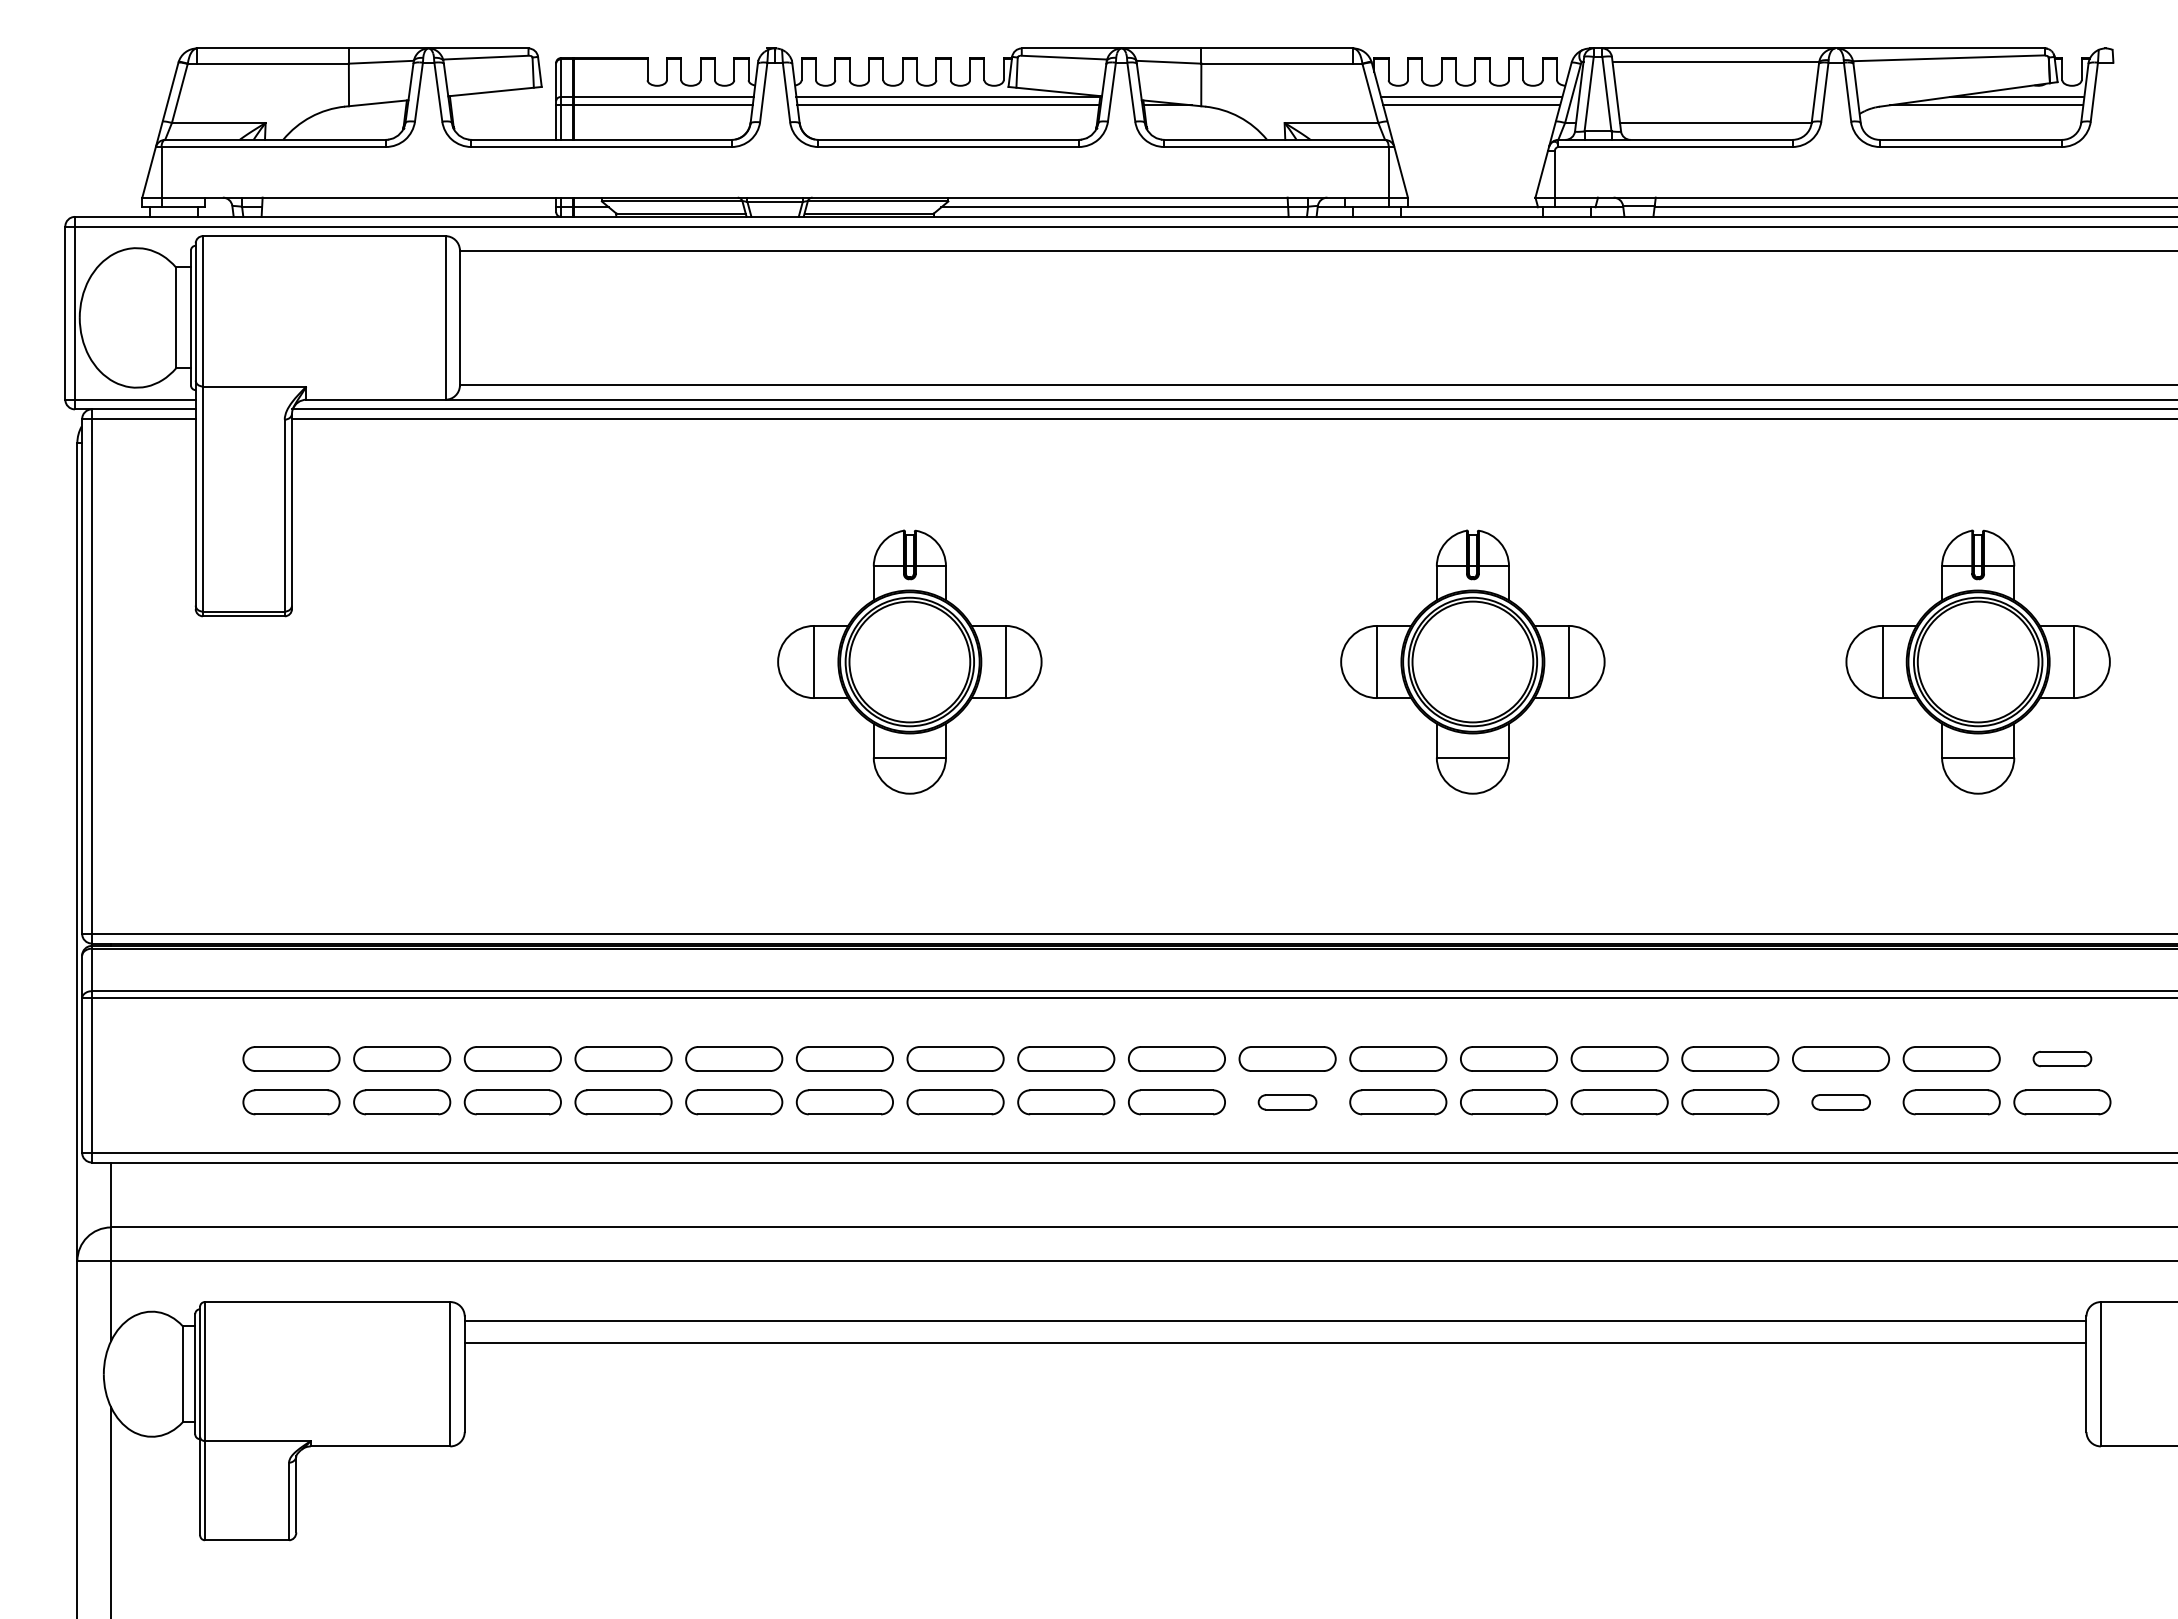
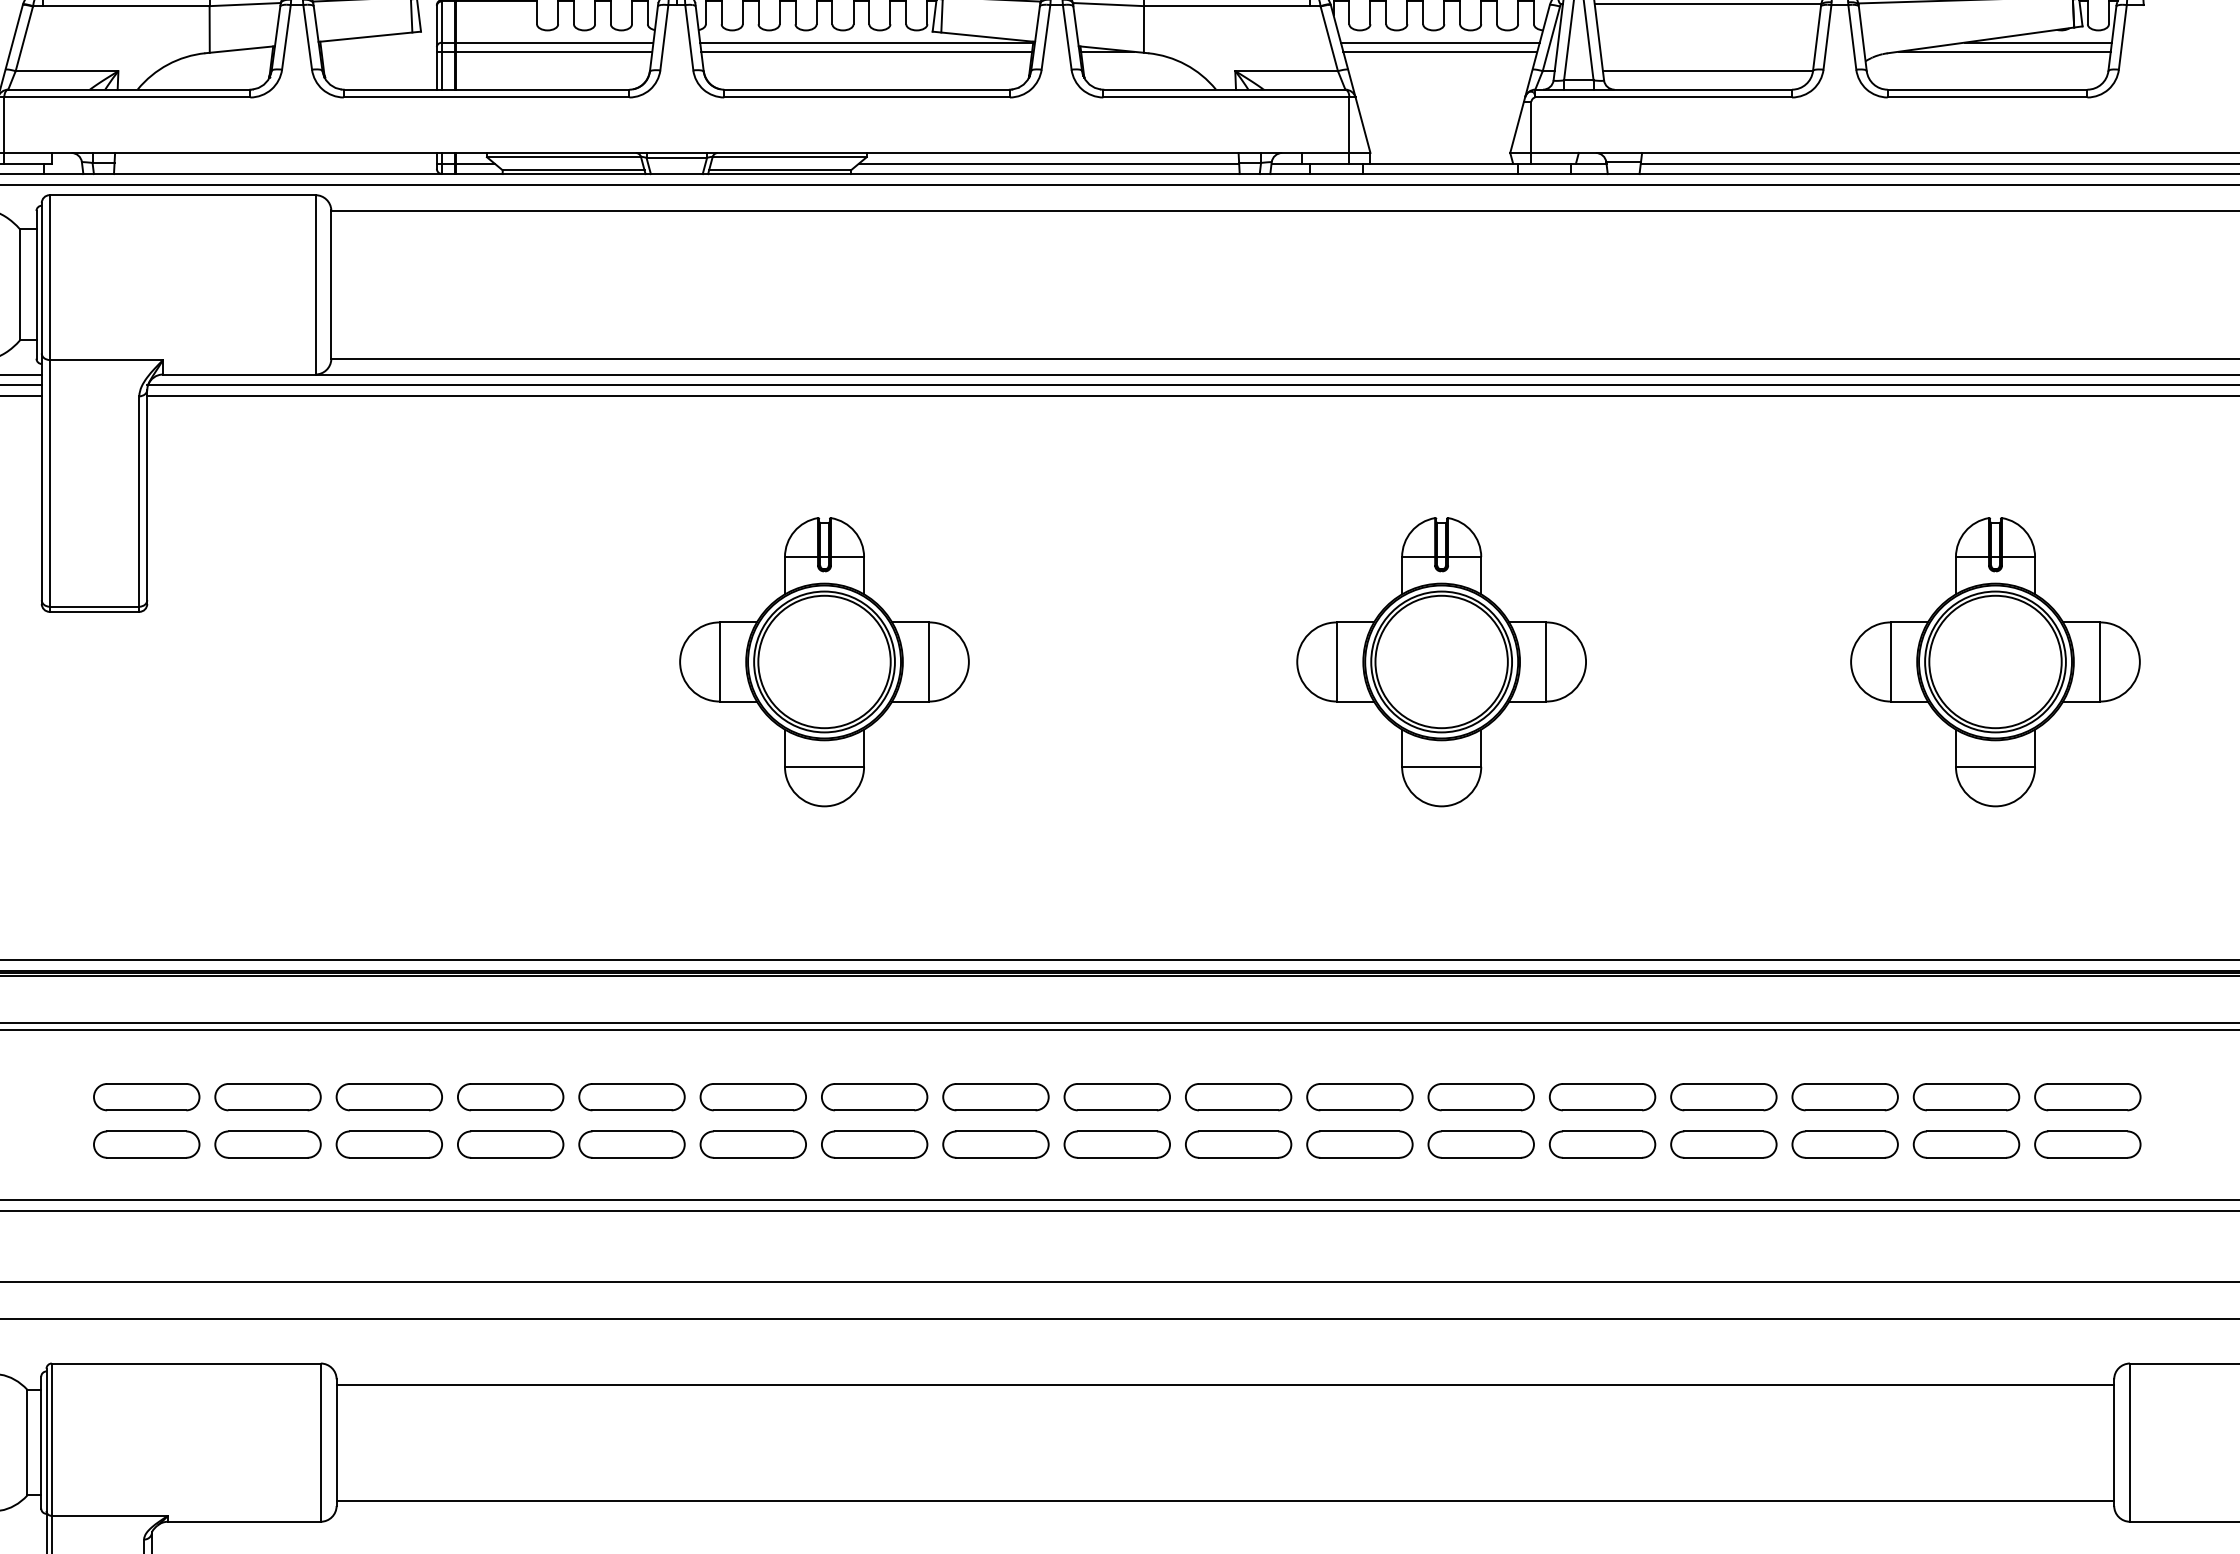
part: (2062, 1058) -> (2087, 1096), size x1.67
part: (1287, 1102) -> (1238, 1144), size x1.67
part: (1841, 1102) -> (1845, 1144), size x1.67
line: (1275, 1343) -> (1225, 1501), moved

